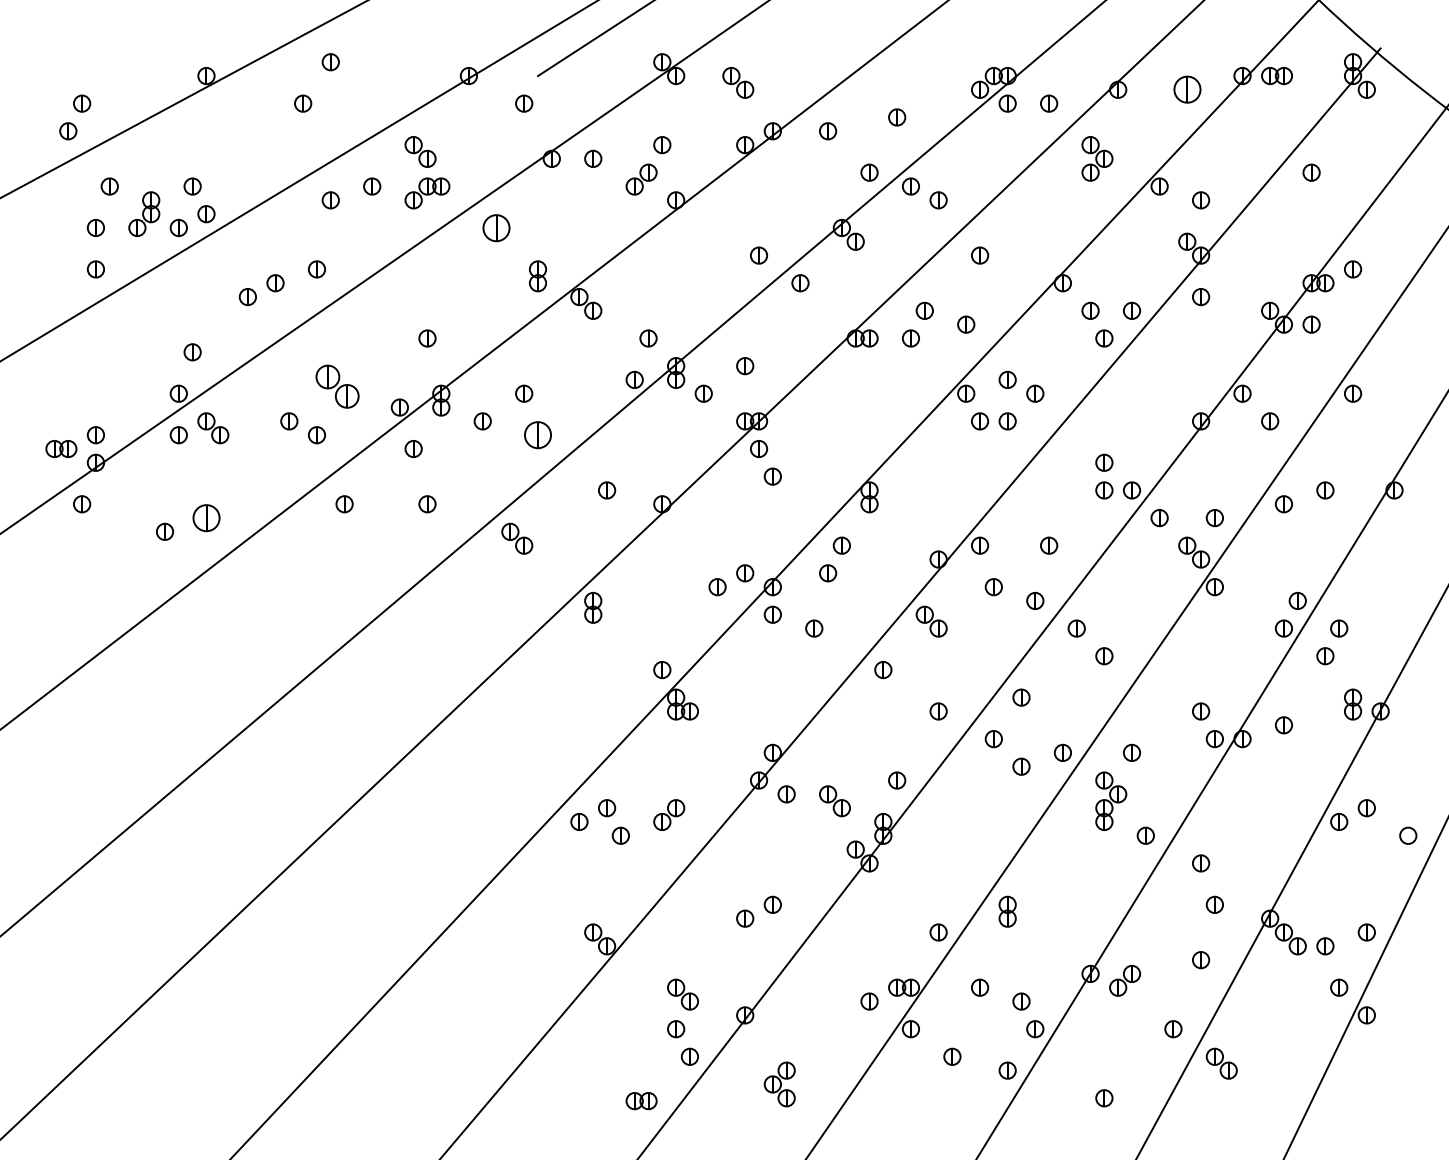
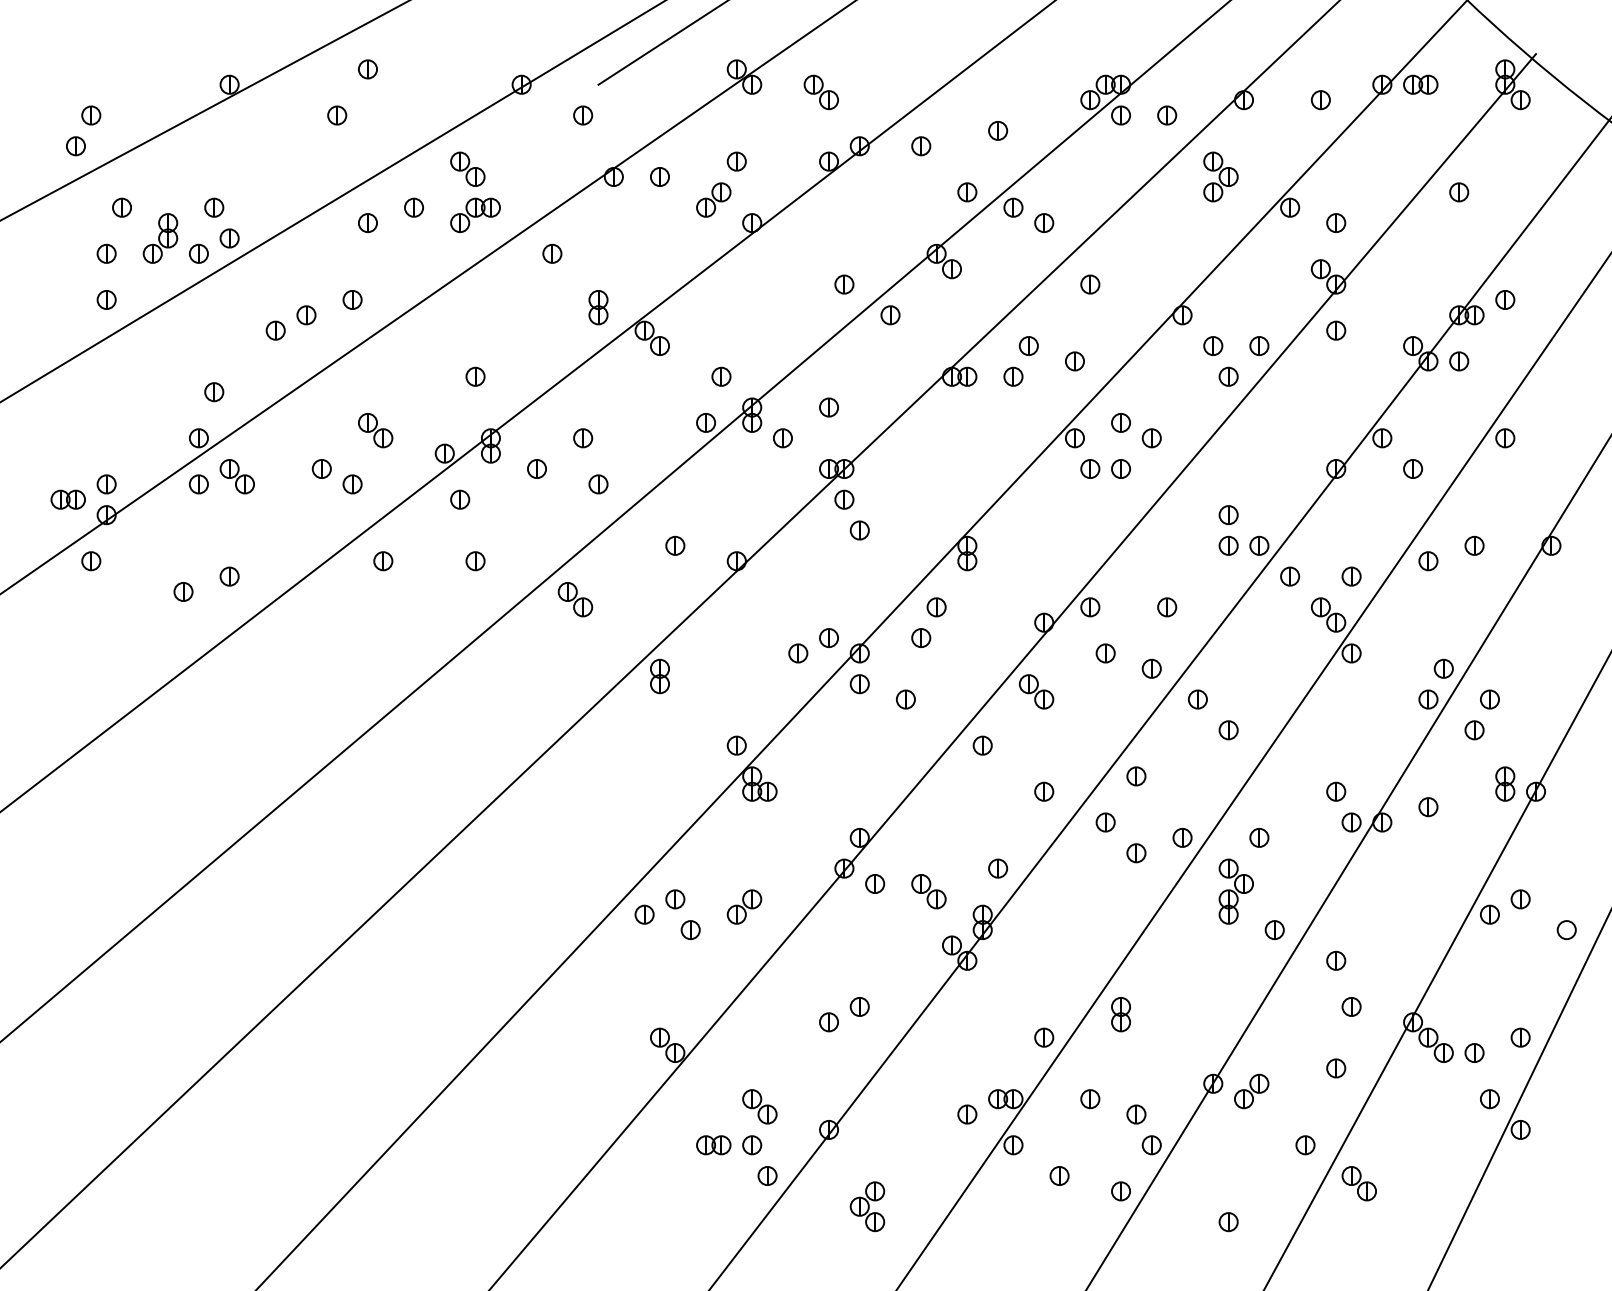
part: (1186, 90) -> (1320, 100), size x0.62
part: (496, 227) -> (552, 253), size x0.62
part: (337, 386) -> (375, 430), size x0.71
part: (537, 435) -> (598, 484), size x0.62
part: (206, 517) -> (229, 576), size x0.62
part: (641, 1101) -> (713, 1145), moved

